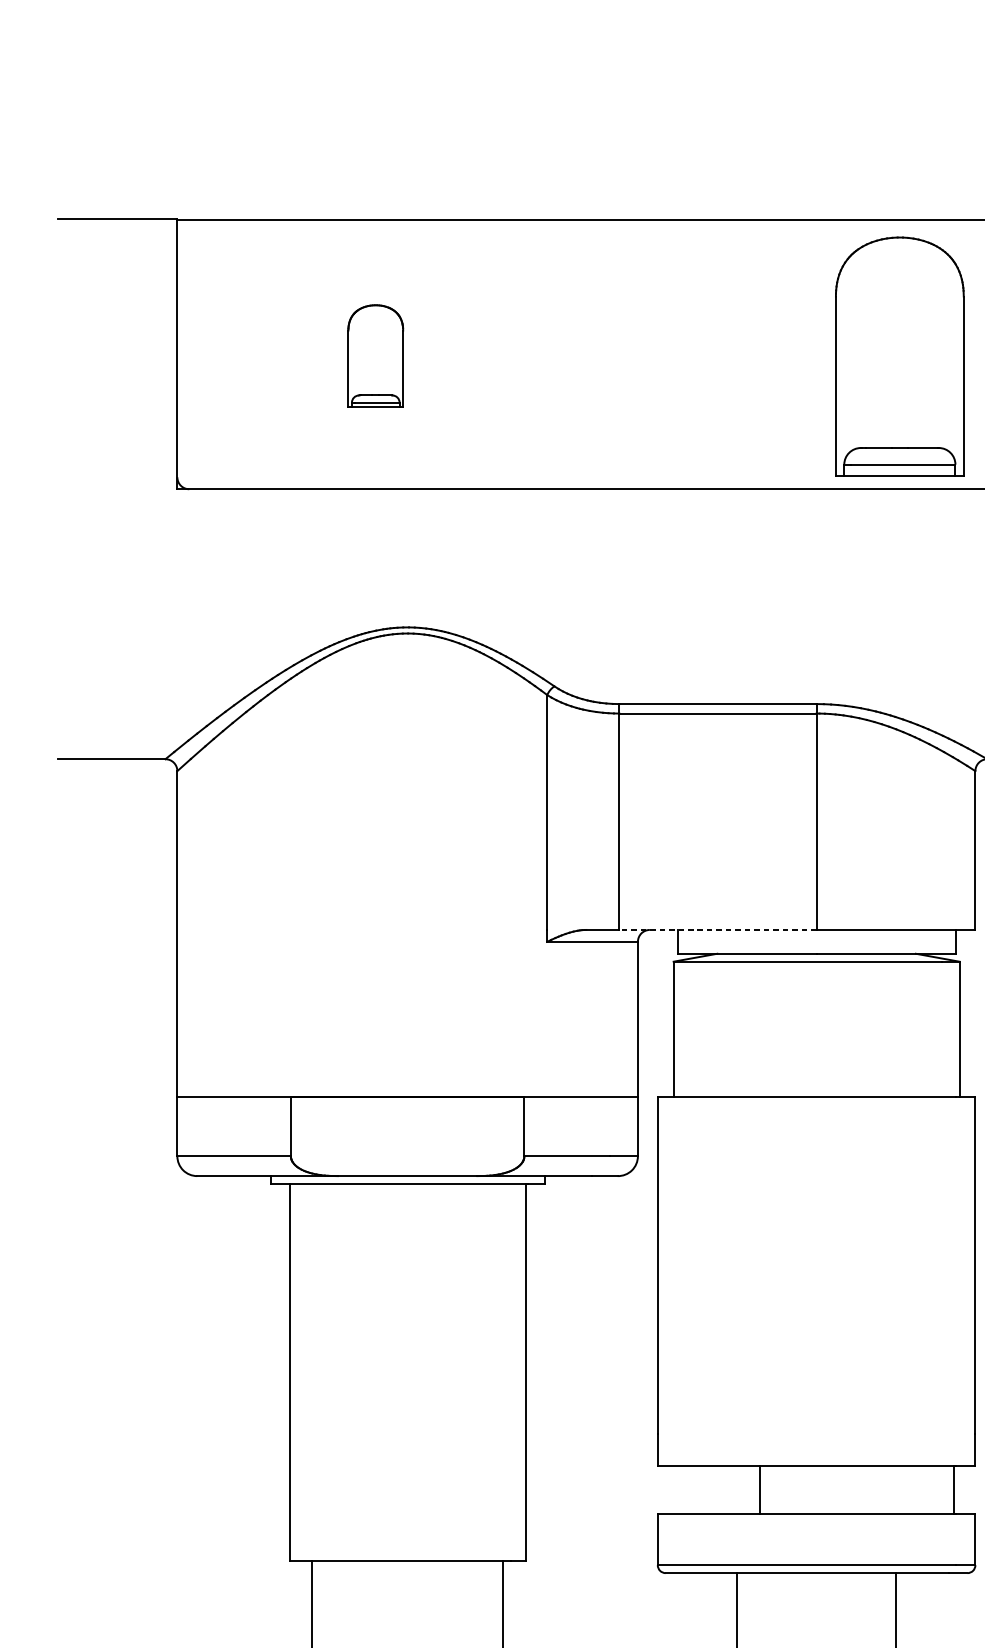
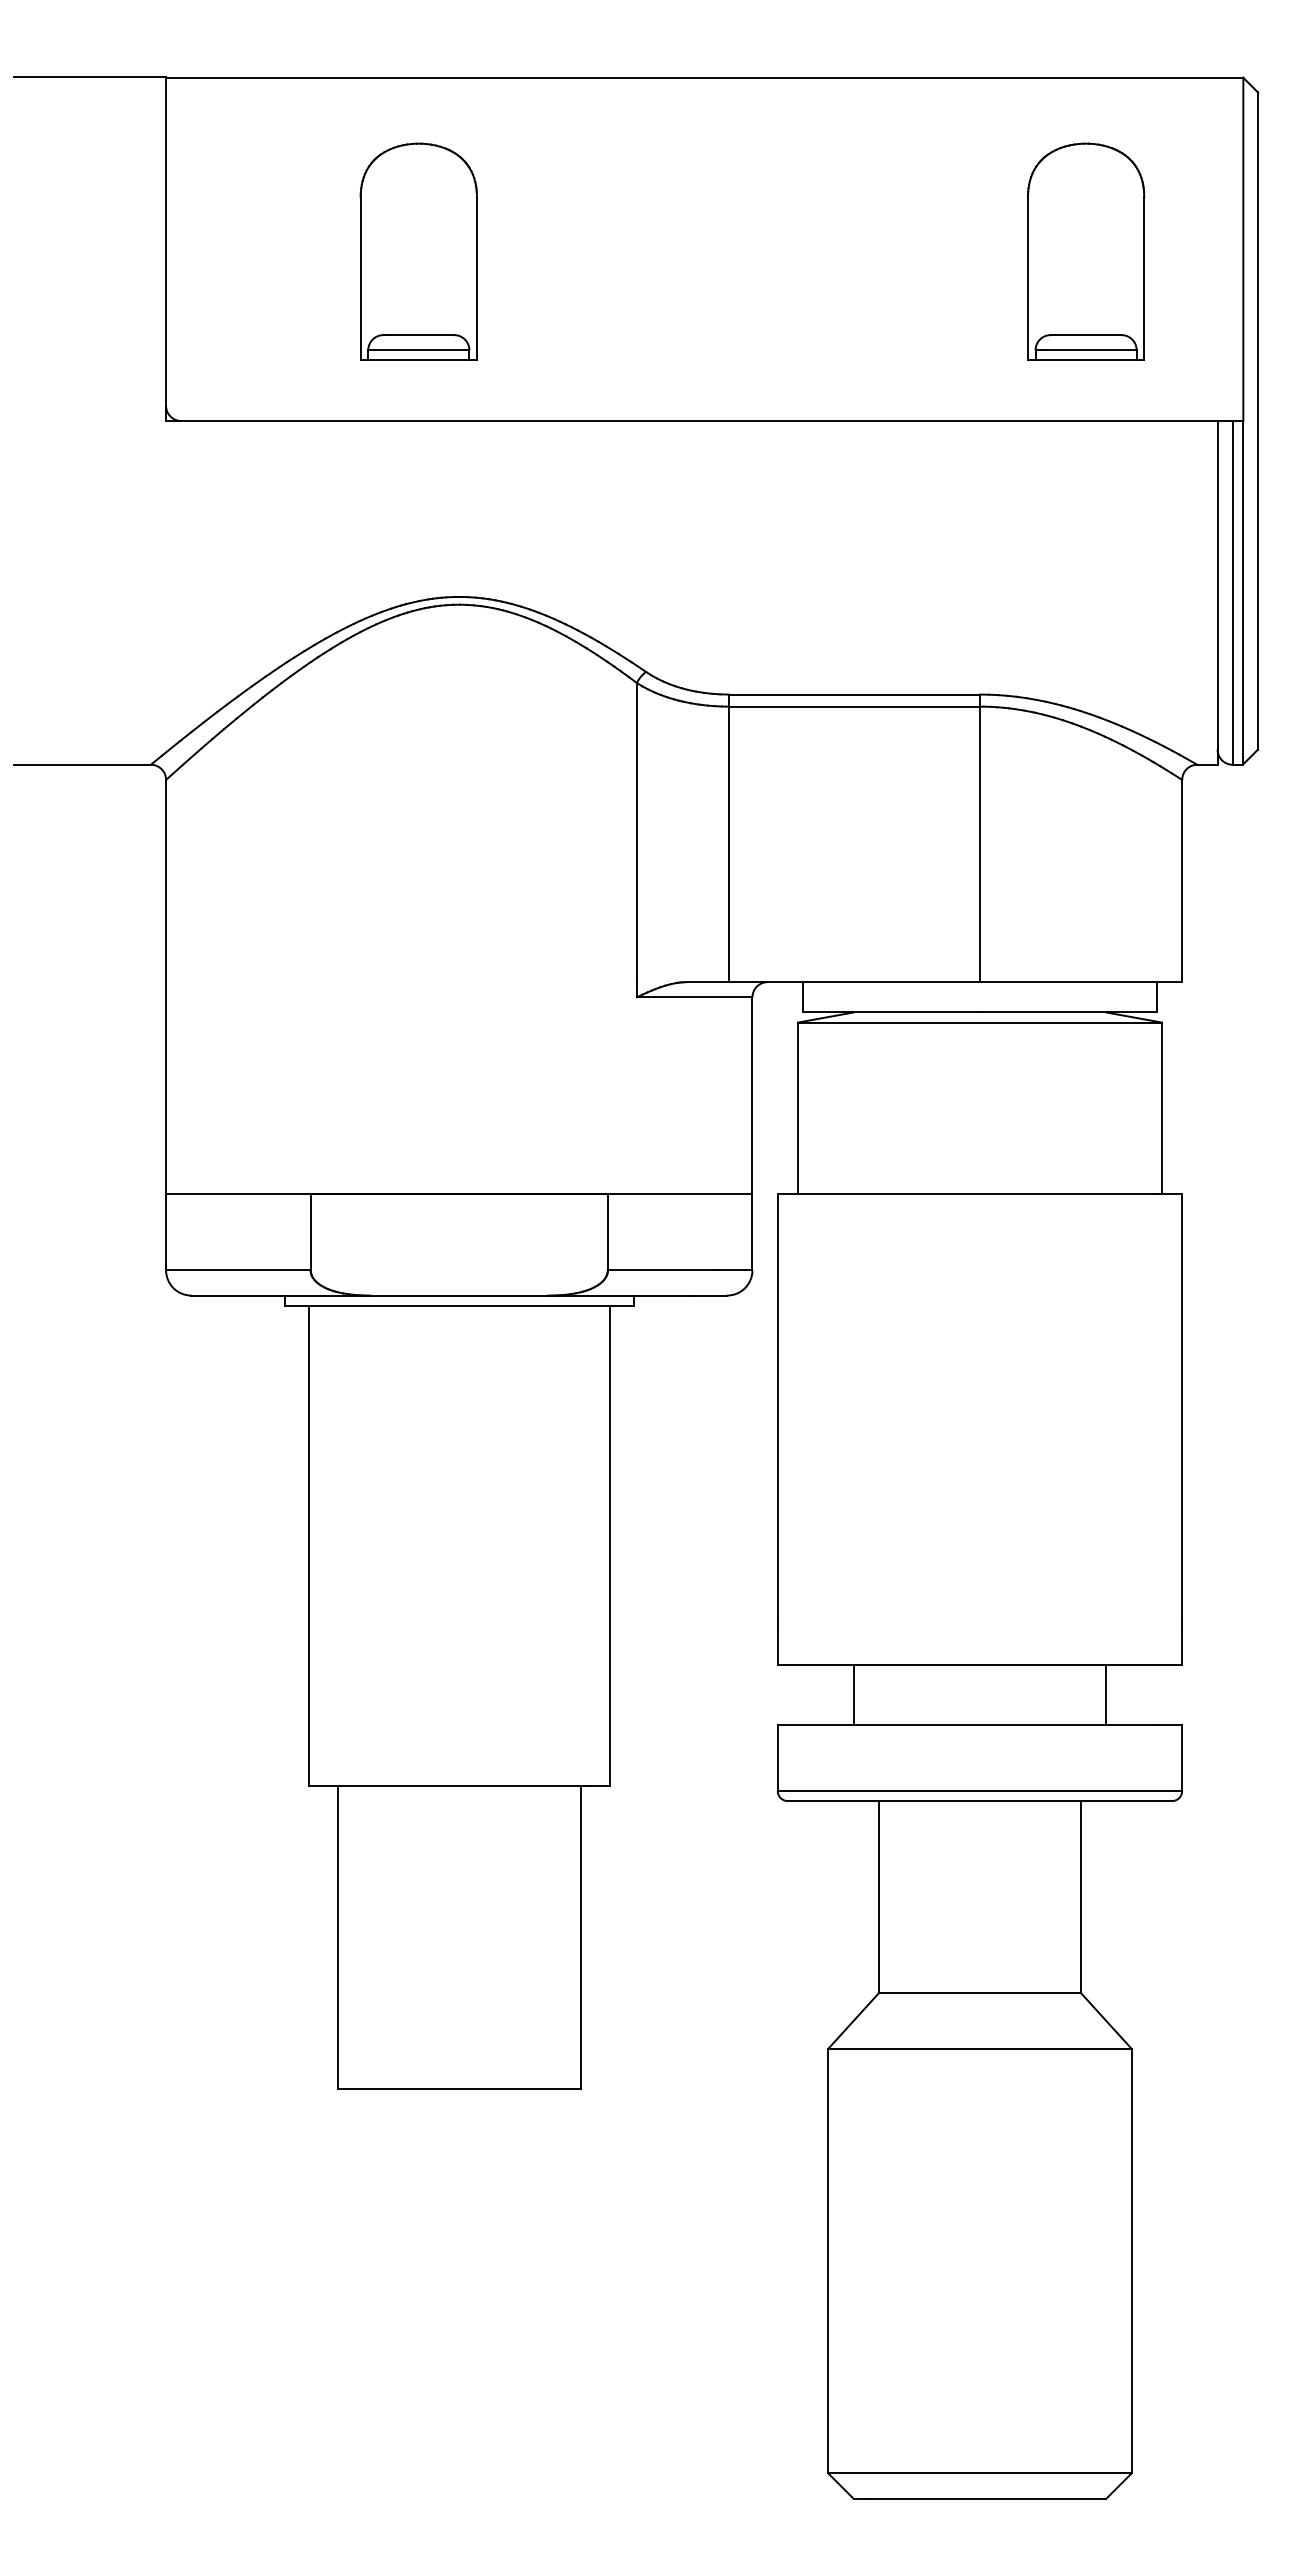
part: (375, 356) -> (418, 251), size x1.67
part: (900, 356) -> (1086, 251), size x0.71
line: (718, 930) -> (854, 982), dashed -> solid
line: (759, 1489) -> (853, 1694), moved
line: (953, 1489) -> (1106, 1694), moved

